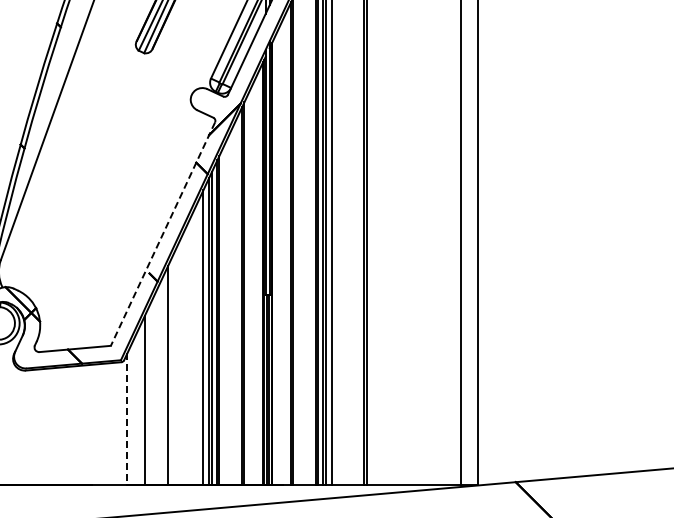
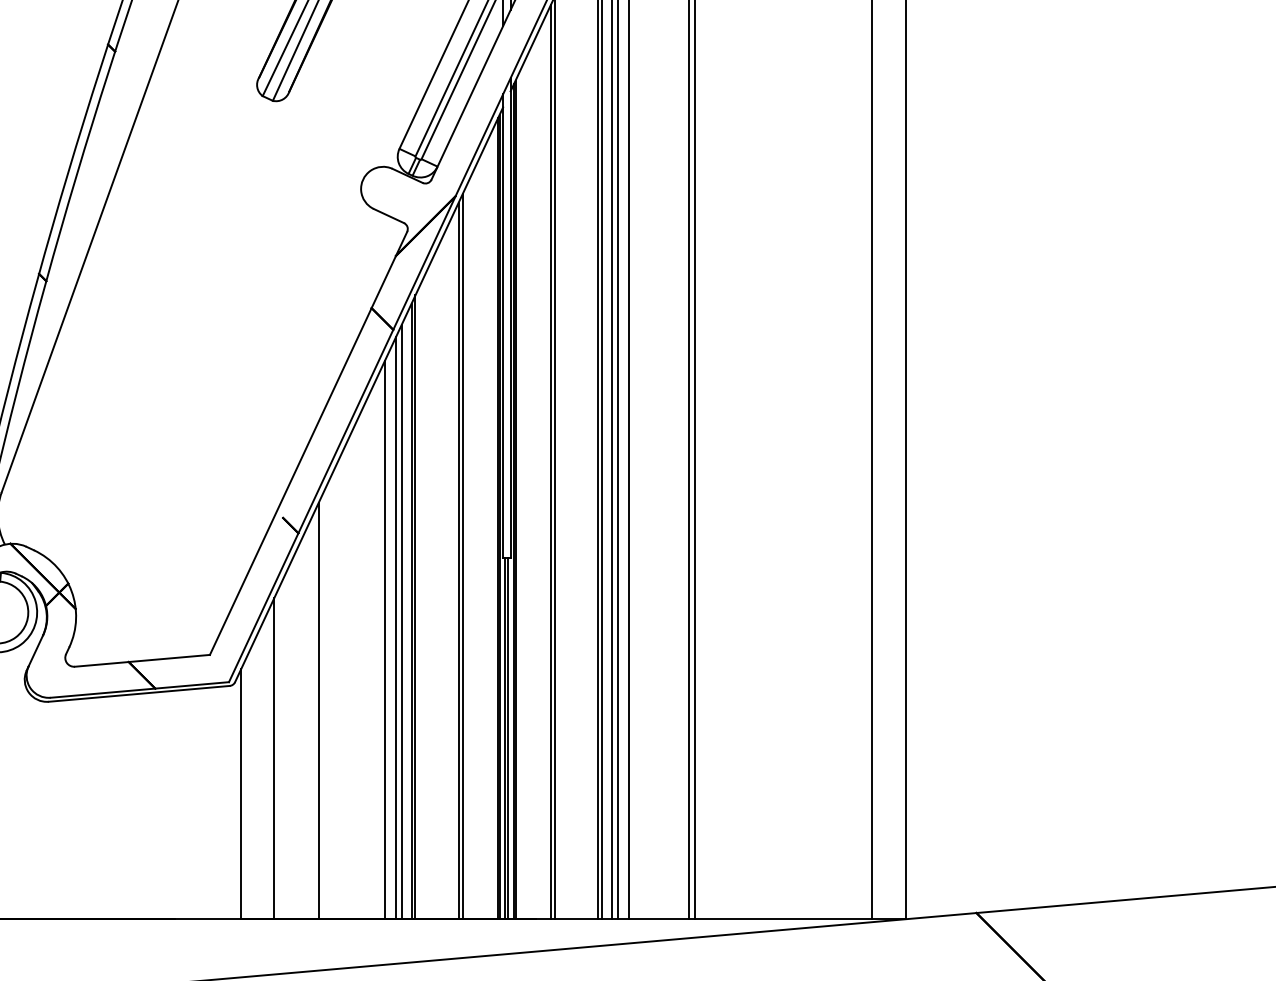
line: (162, 234) -> (307, 444), dashed -> solid
line: (127, 419) -> (241, 794), dashed -> solid

